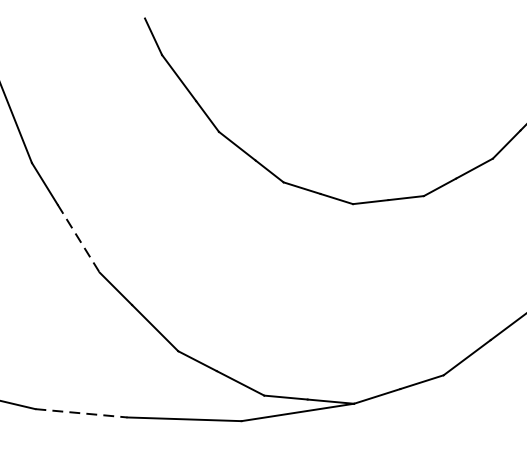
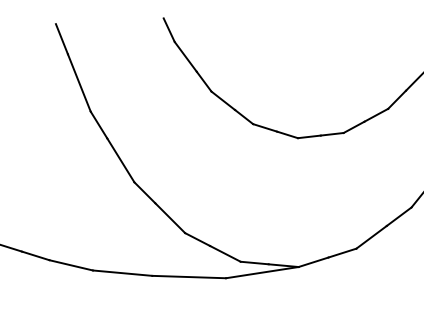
line: (78, 238) -> (120, 160), dashed -> solid
line: (81, 413) -> (122, 273), dashed -> solid

